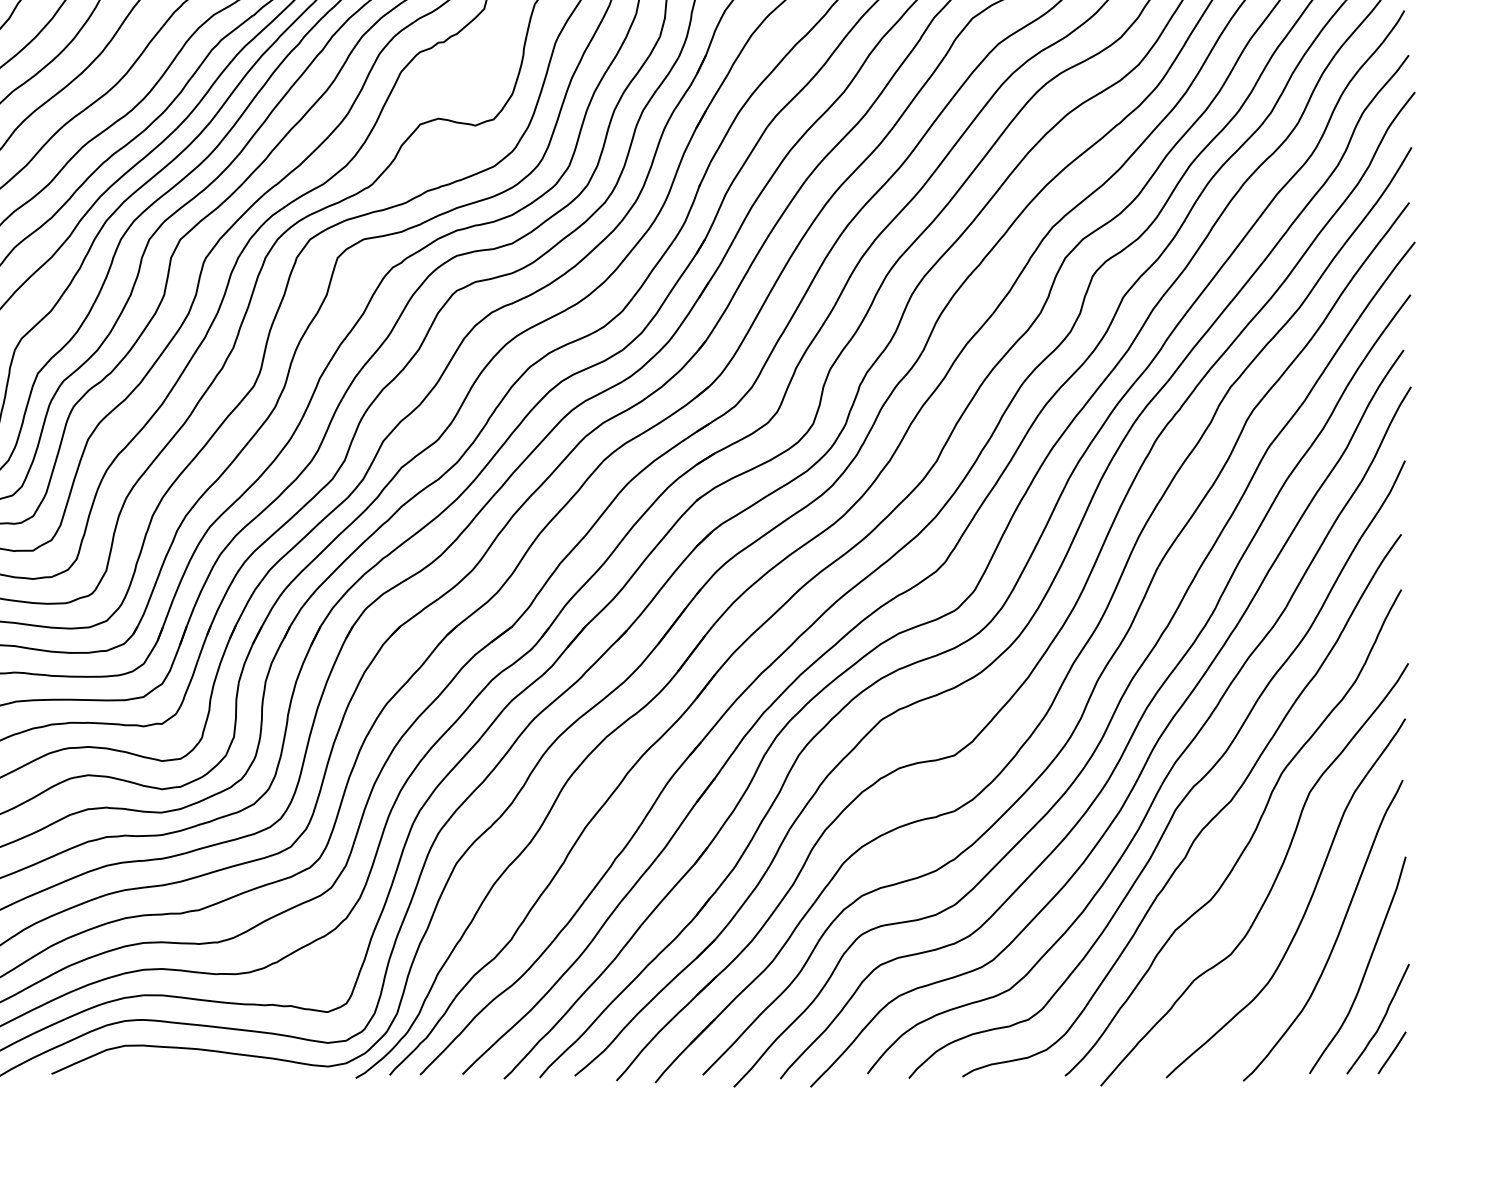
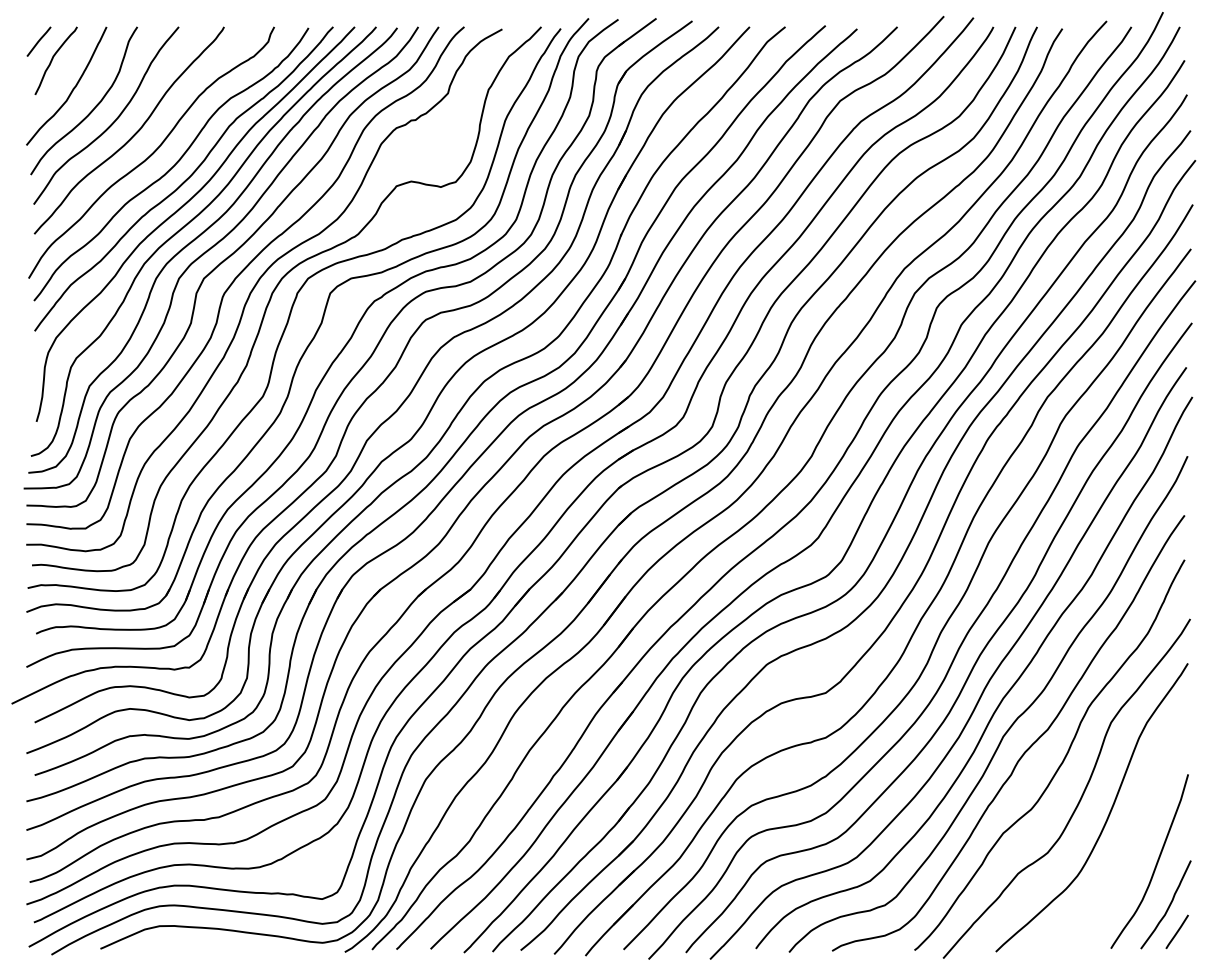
curve: (1336, 936) -> (1132, 838), removed

